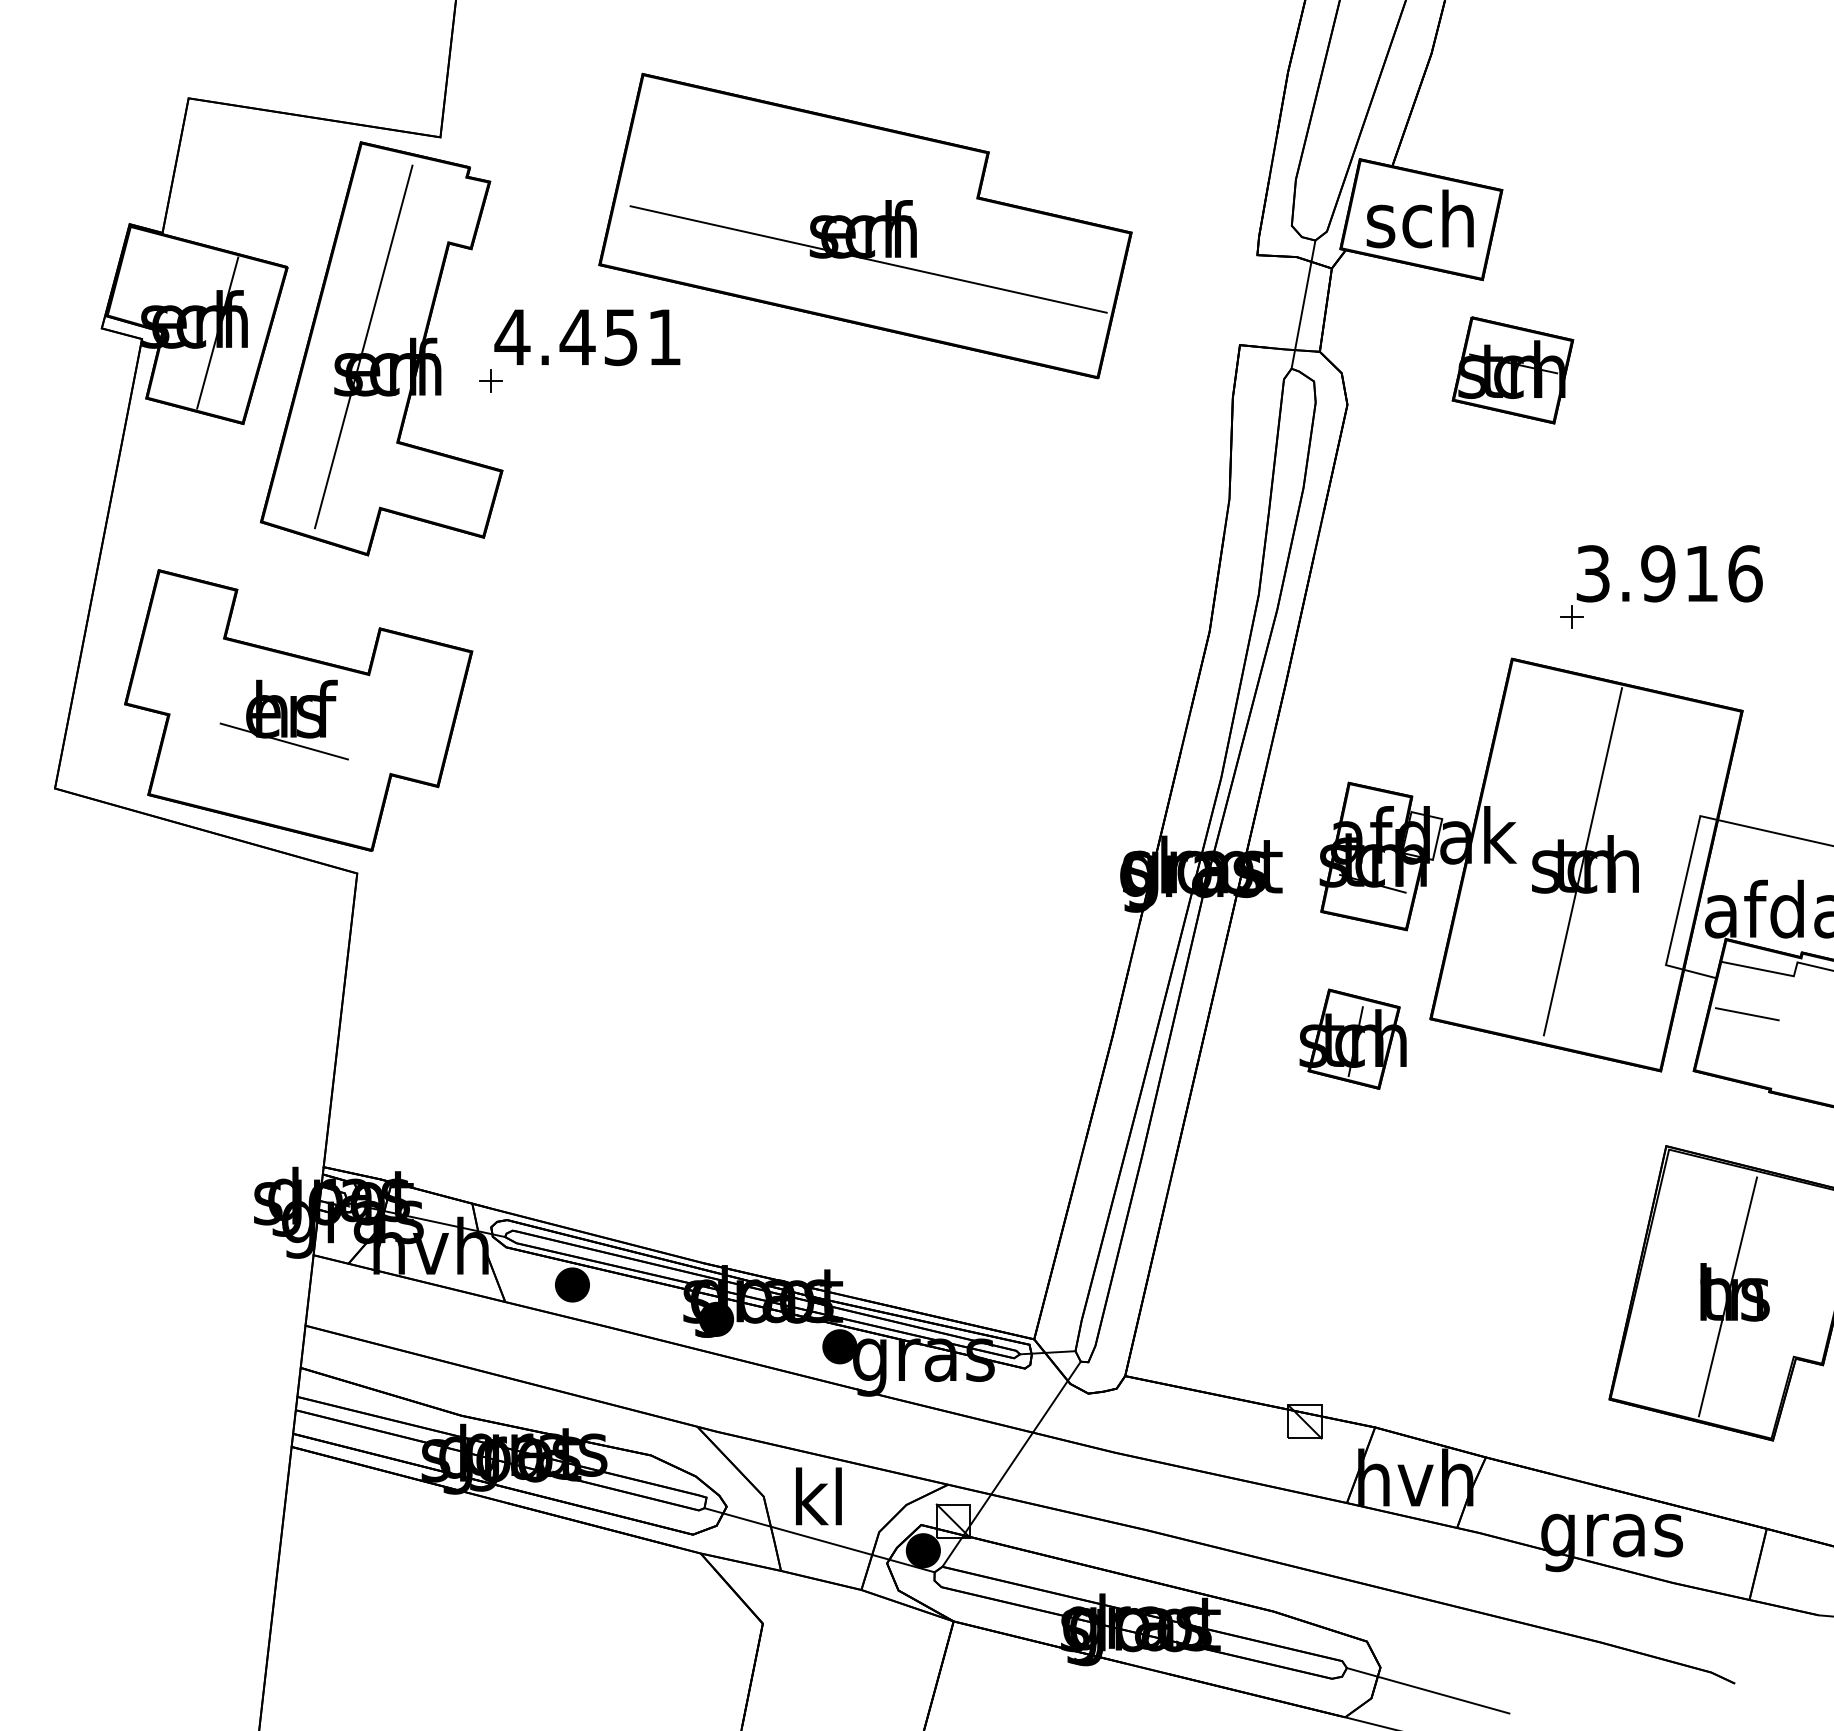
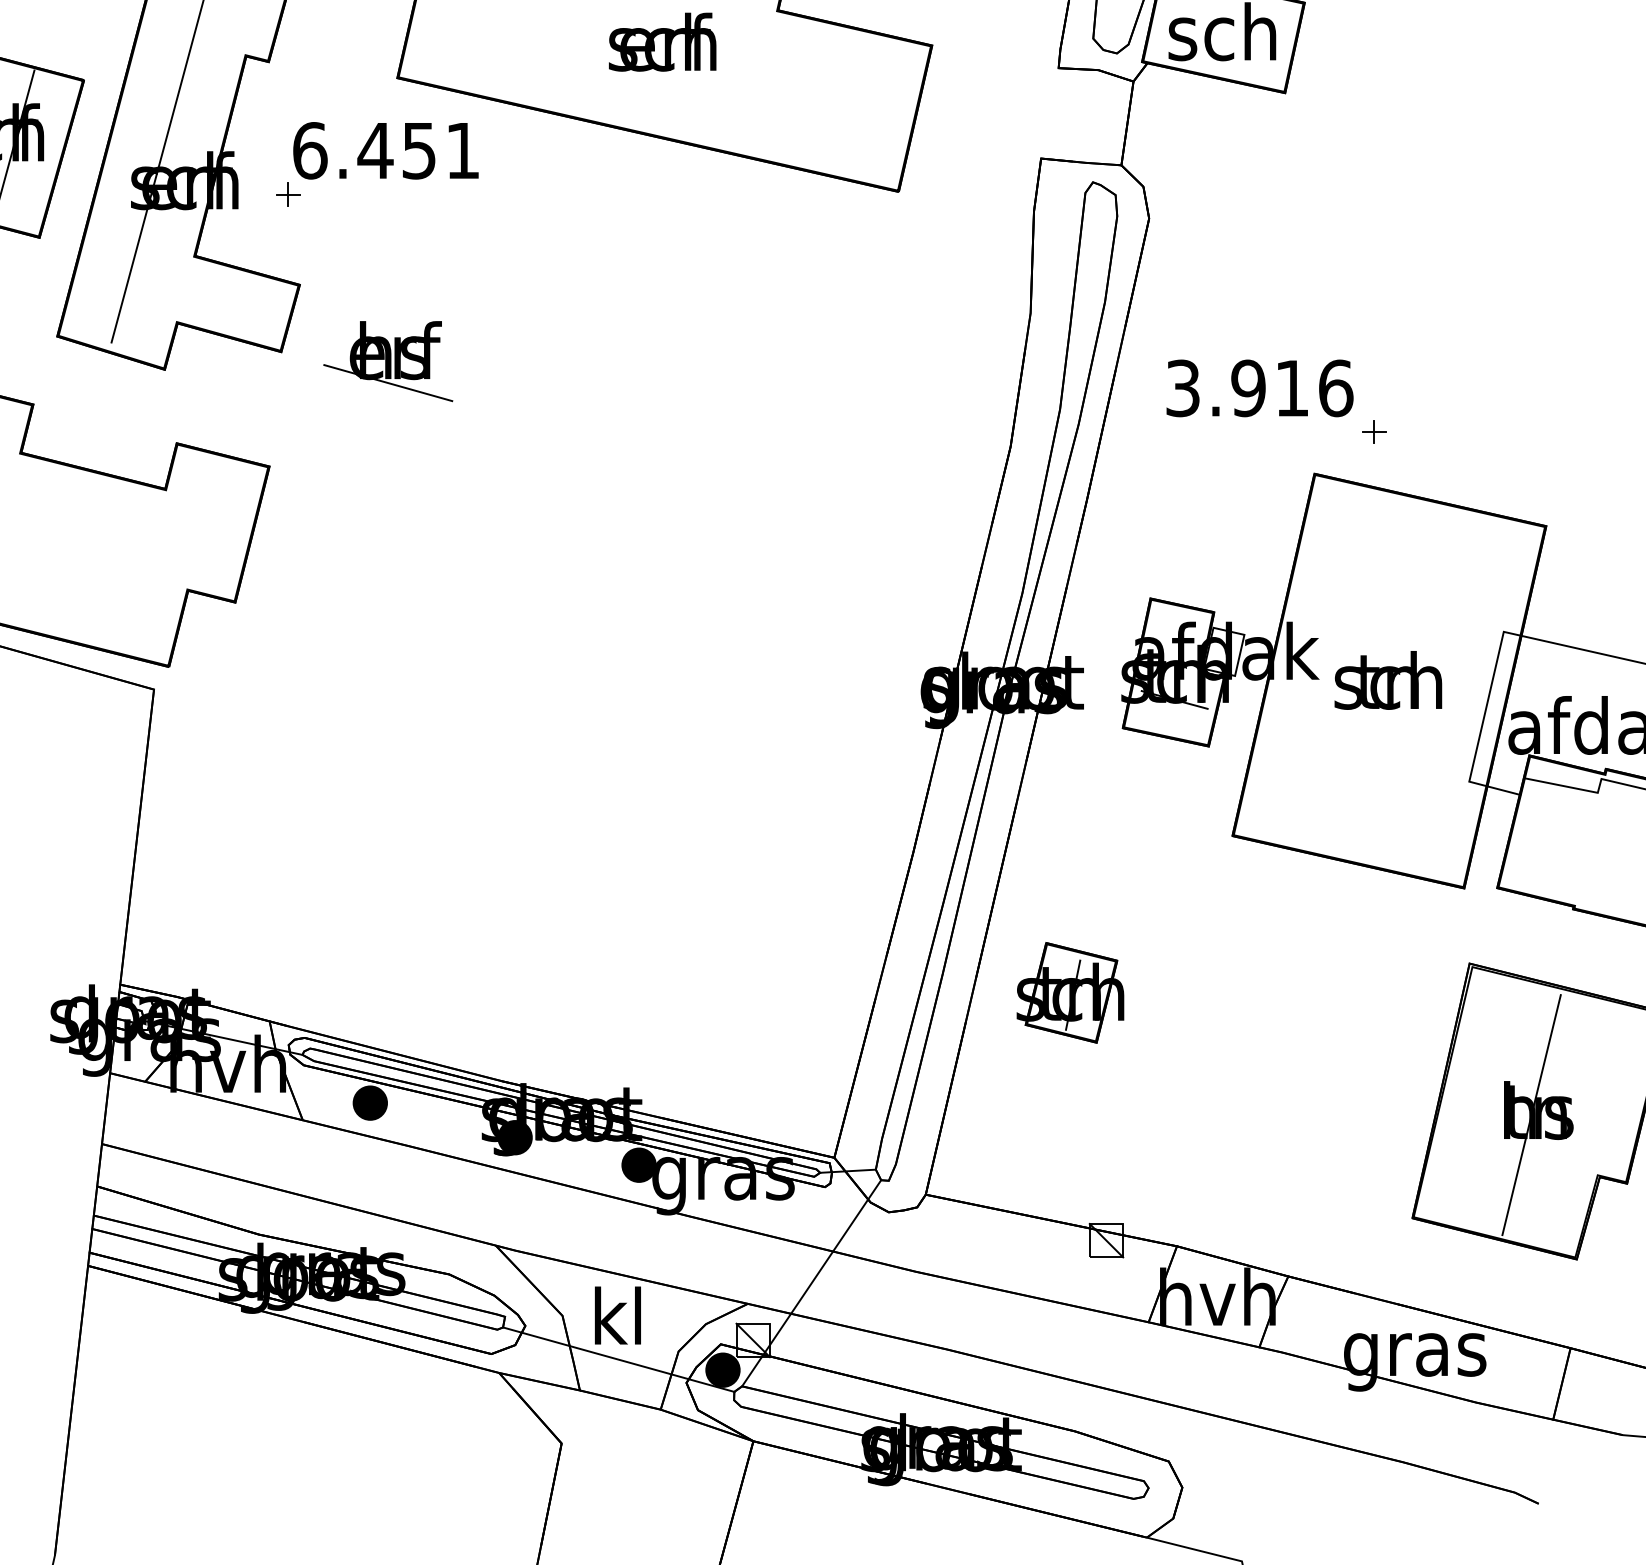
line: (868, 259) -> (667, 72), removed
line: (1303, 304) -> (1105, 117), removed
text: (512, 337) -> (310, 150), 4.451 -> 6.451
part: (1512, 370) -> (1315, 184), removed
text: (1669, 573) -> (1259, 388), moved
part: (283, 719) -> (387, 360), moved
line: (1582, 861) -> (1385, 677), removed
line: (1746, 1014) -> (1550, 831), removed
part: (1352, 1038) -> (1069, 992), moved
line: (1427, 1690) -> (1229, 1510), removed

